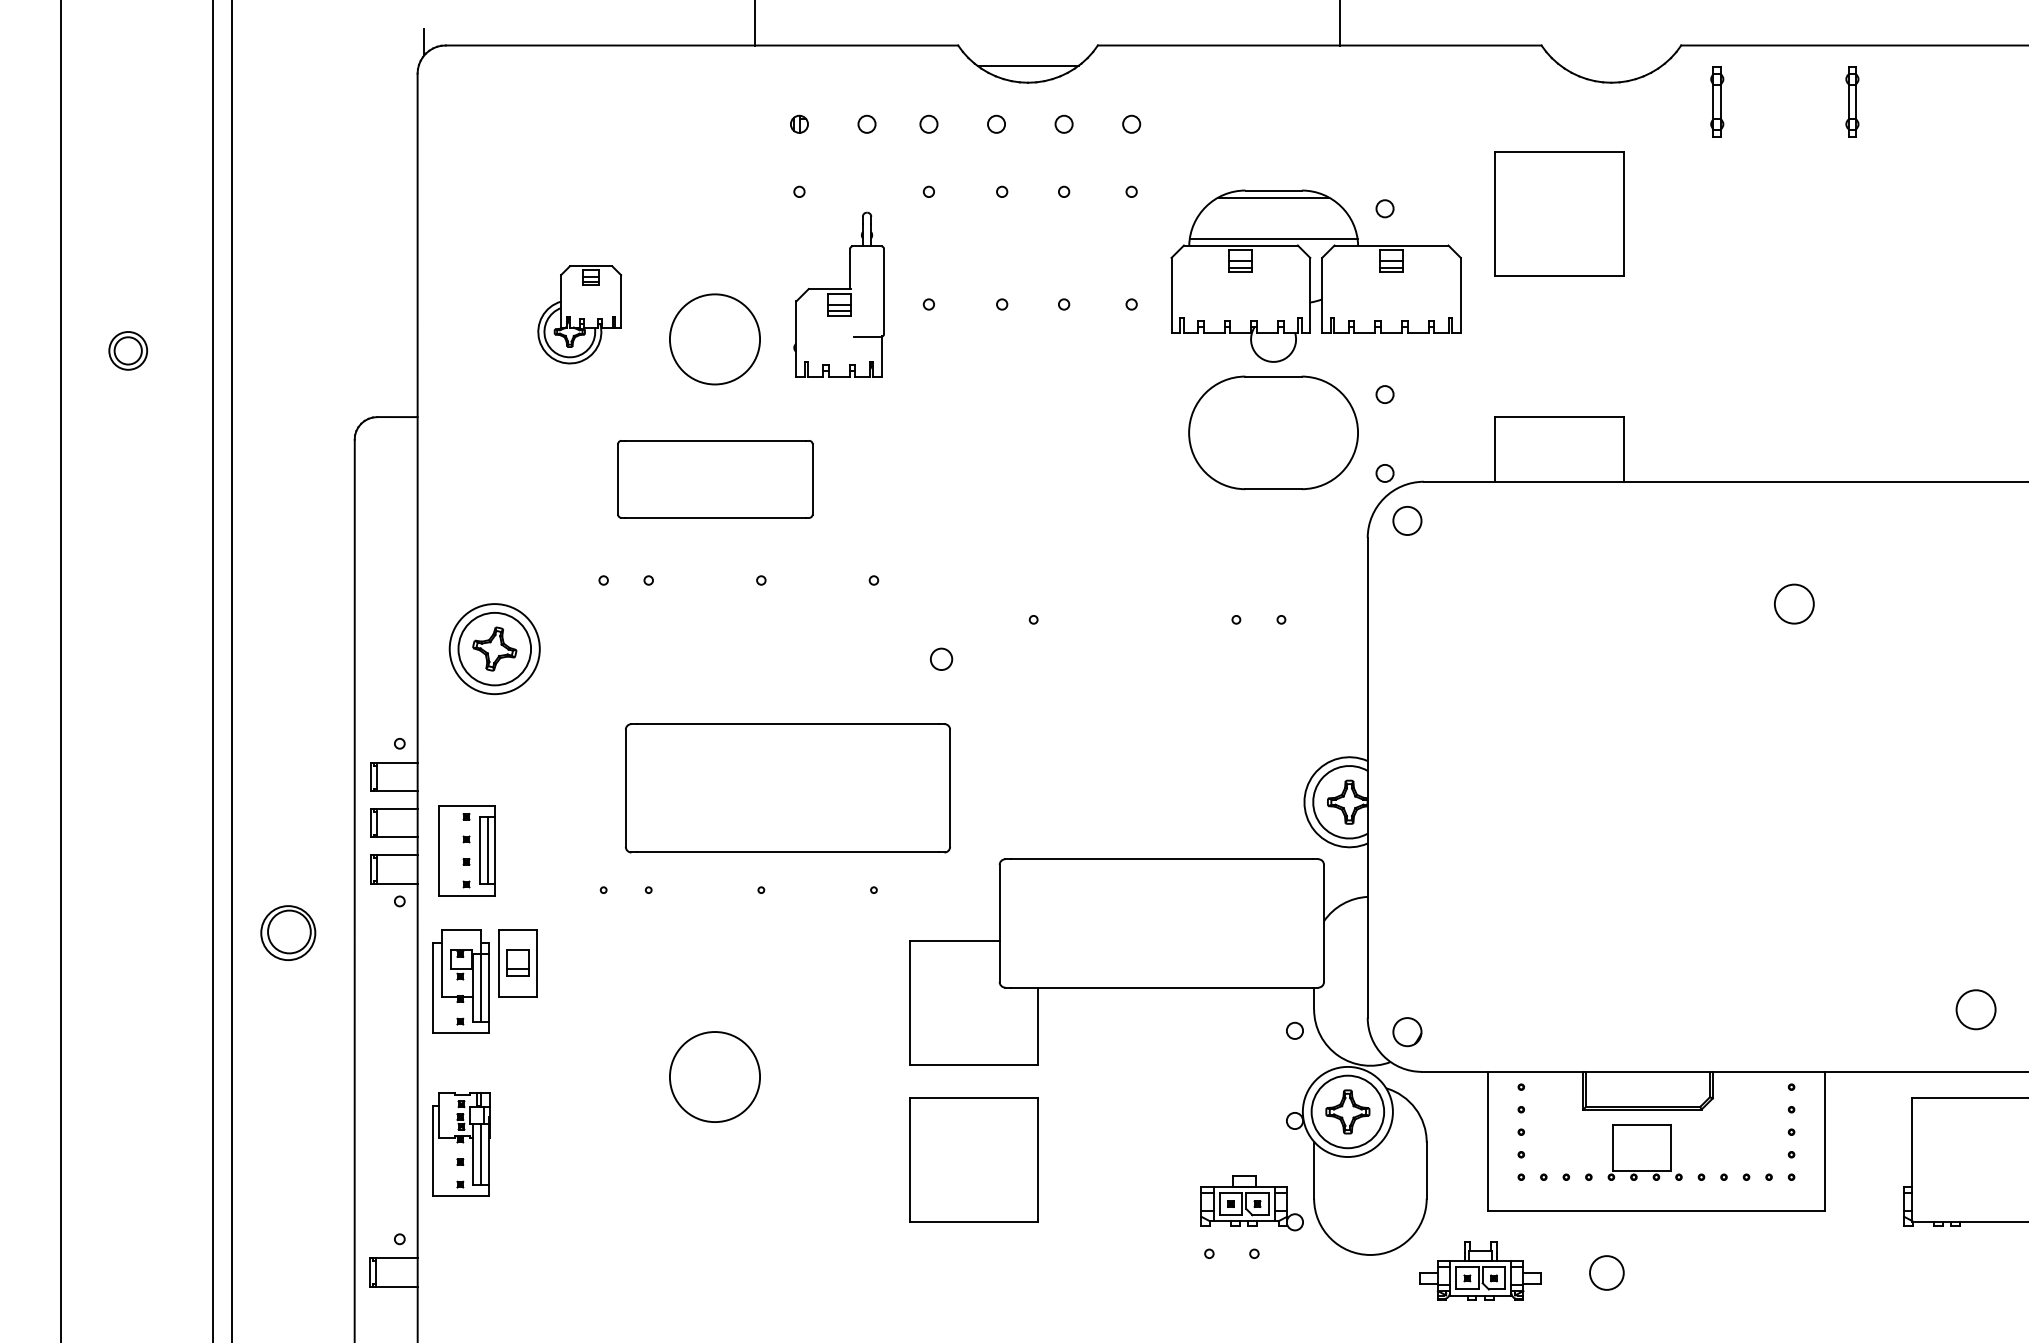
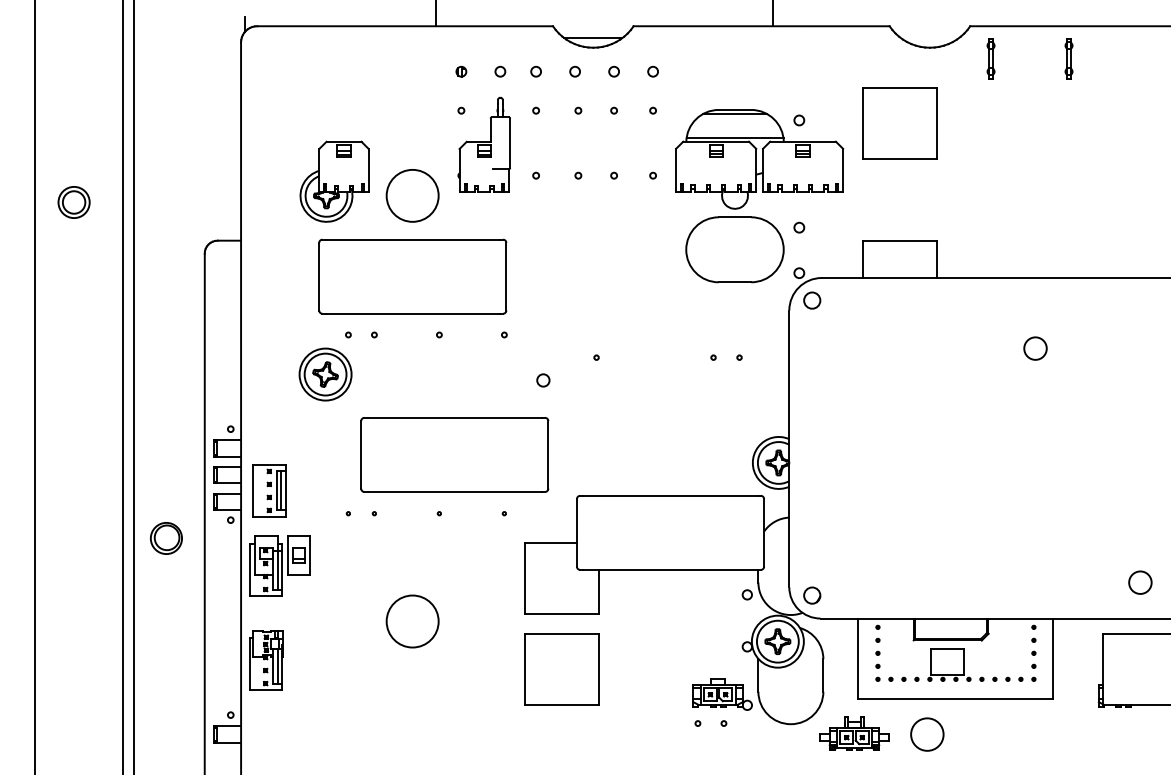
part: (837, 293) -> (483, 144), moved
part: (579, 314) -> (334, 181), size x1.43
part: (127, 350) -> (73, 202), size x1.43
part: (714, 479) -> (412, 276), size x1.67
part: (494, 648) -> (325, 374), moved
circle: (1607, 1272) -> (927, 734), size x1.67

